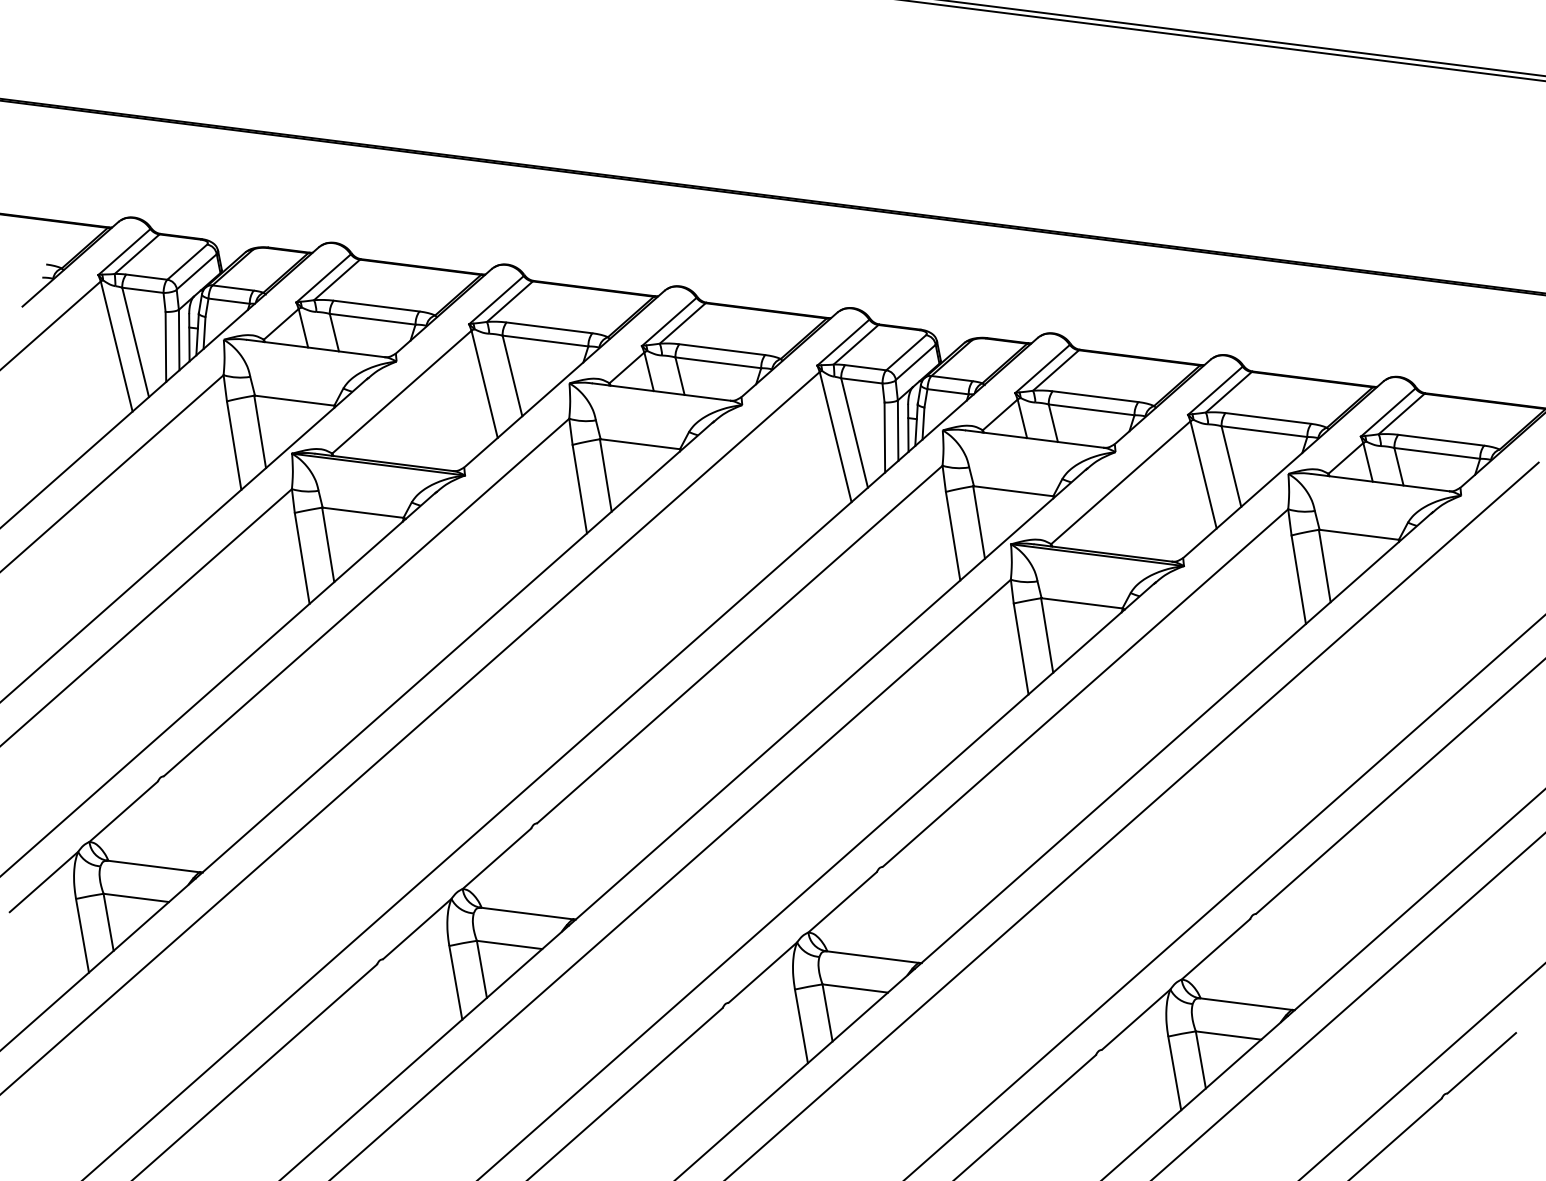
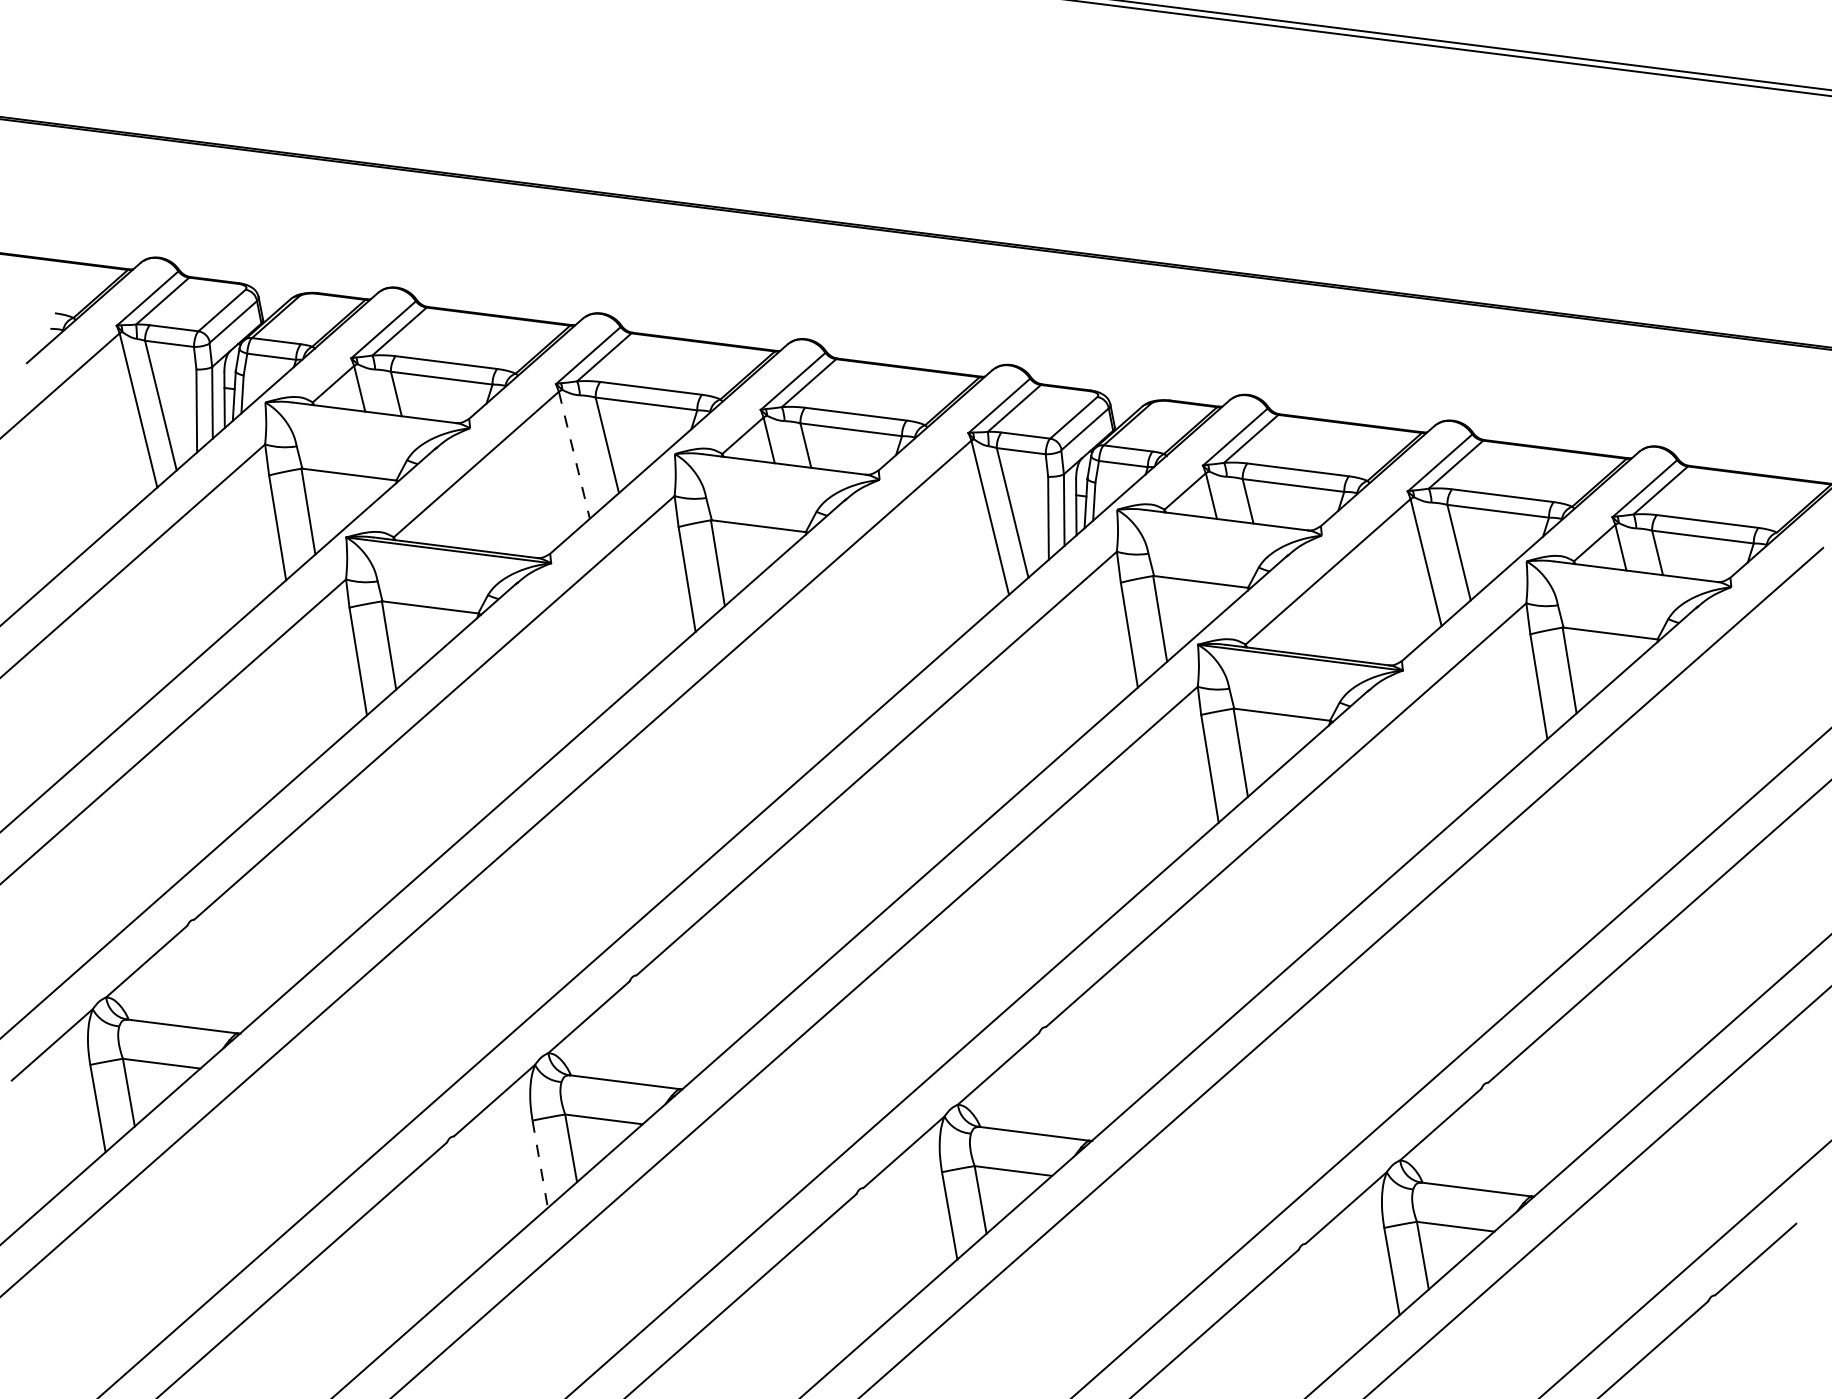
line: (484, 384) -> (574, 455), solid -> dashed
line: (456, 983) -> (540, 1164), solid -> dashed

